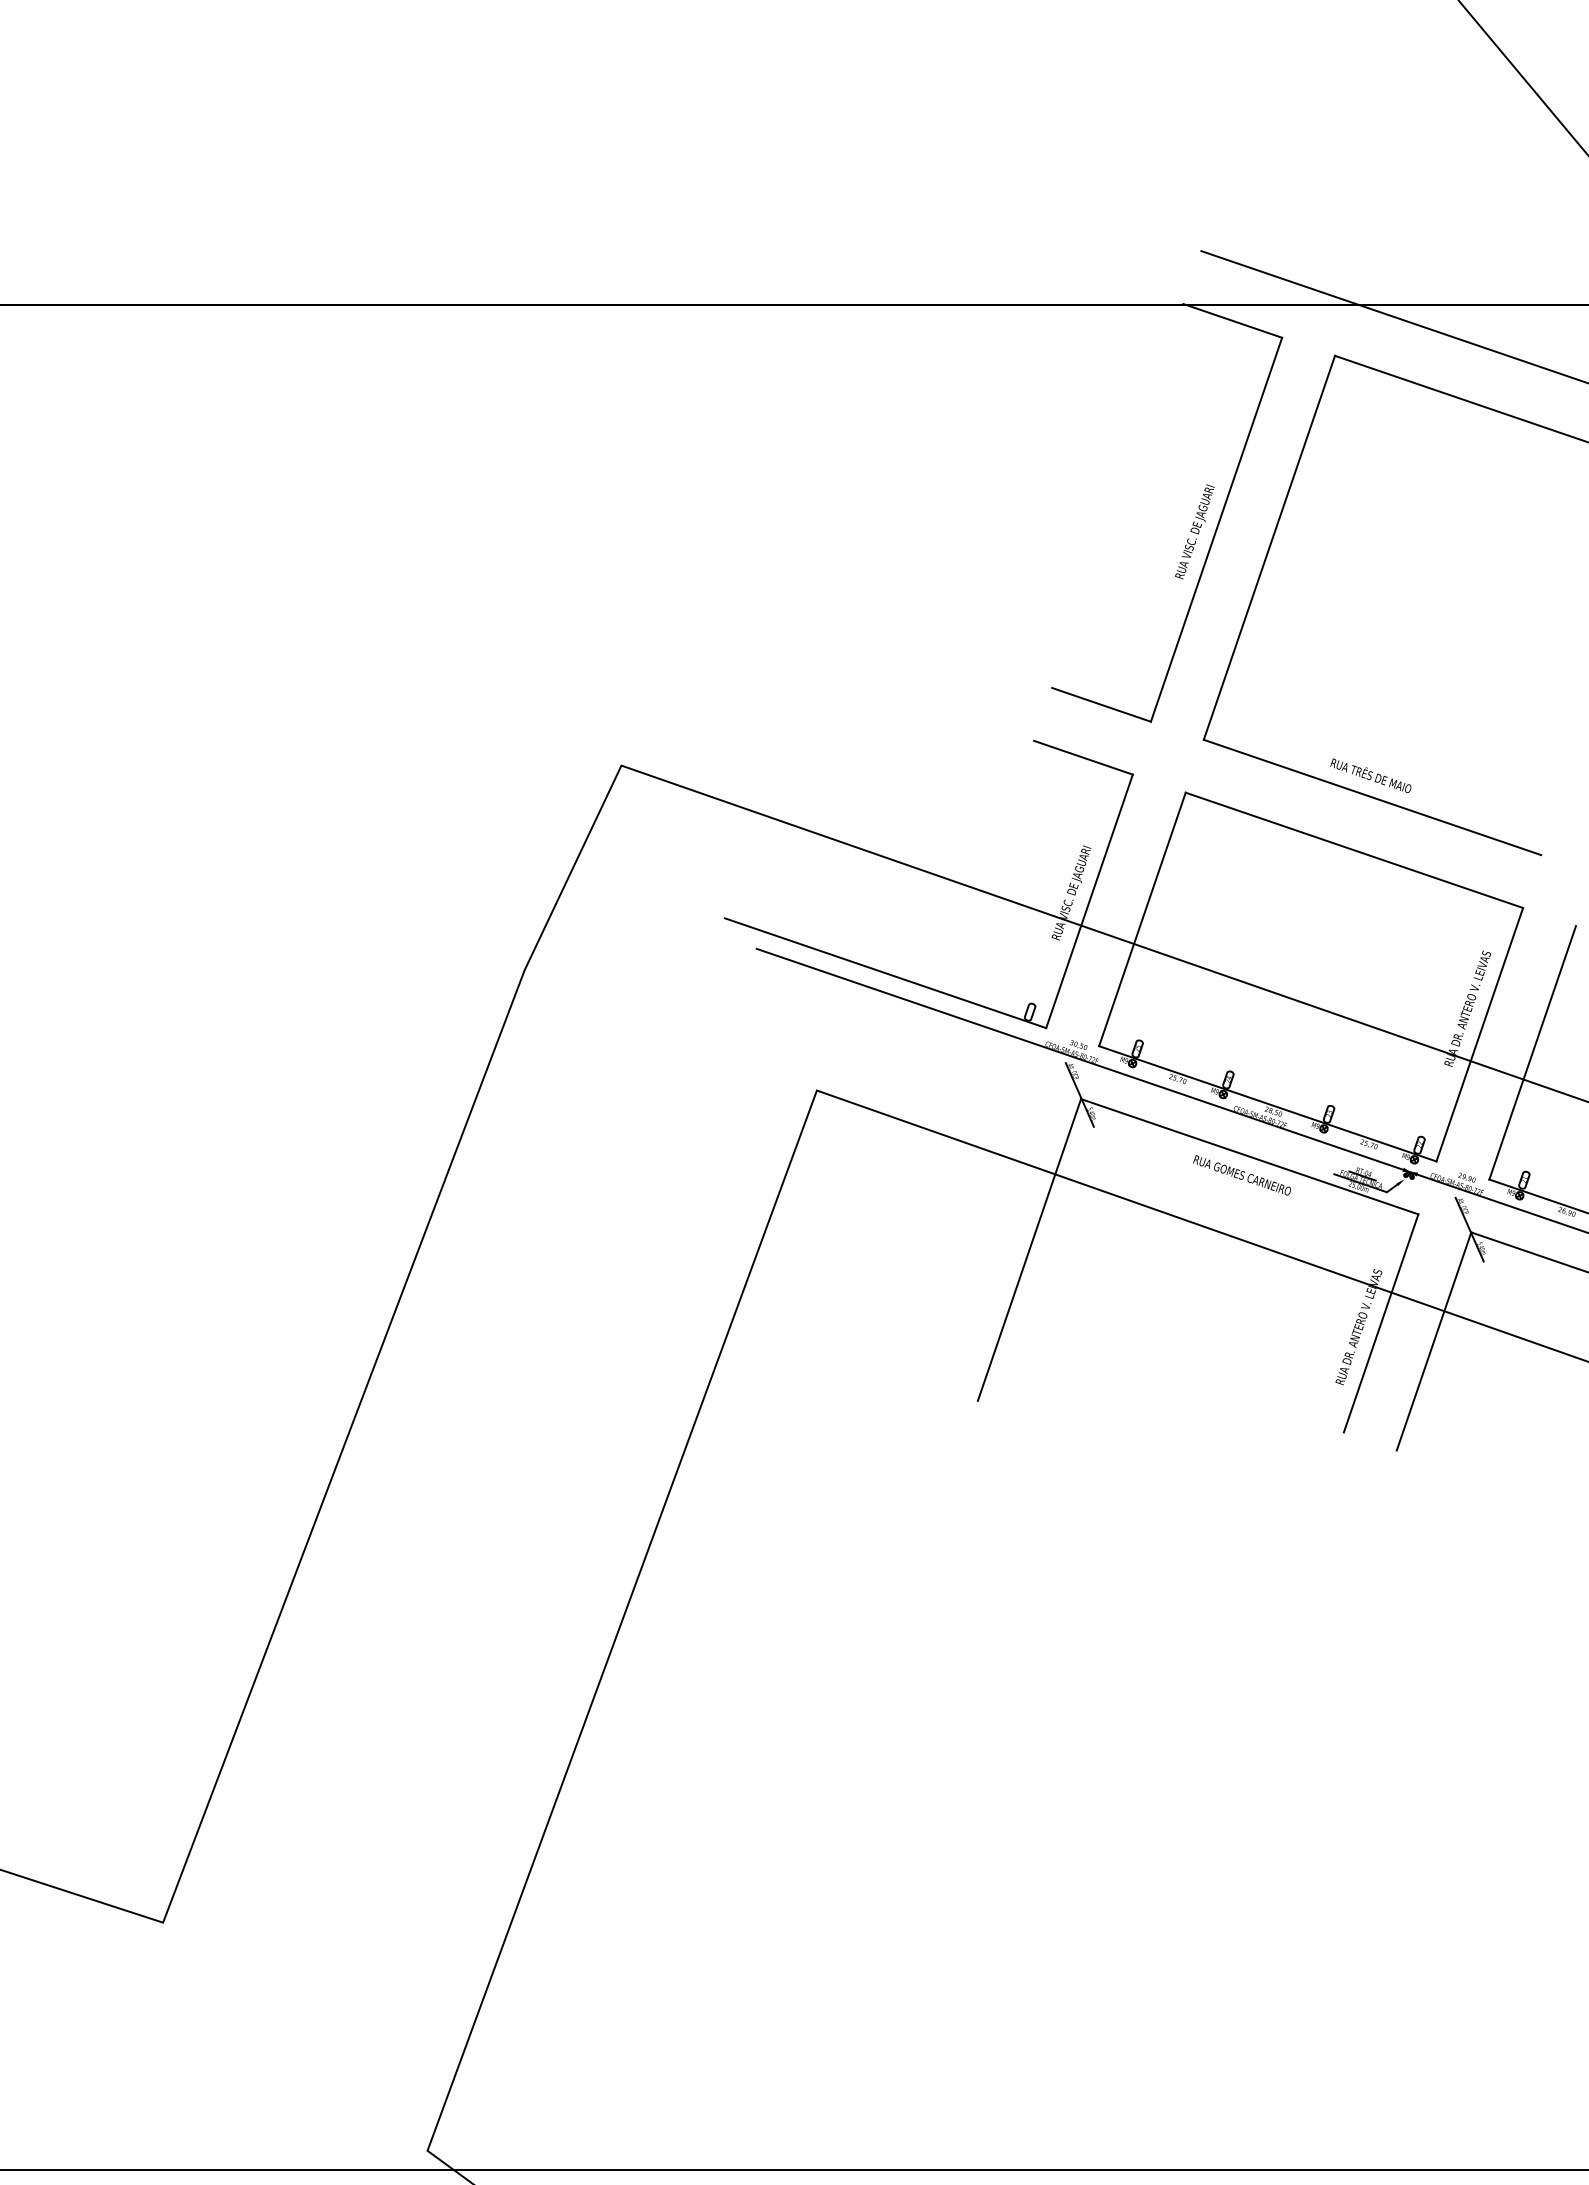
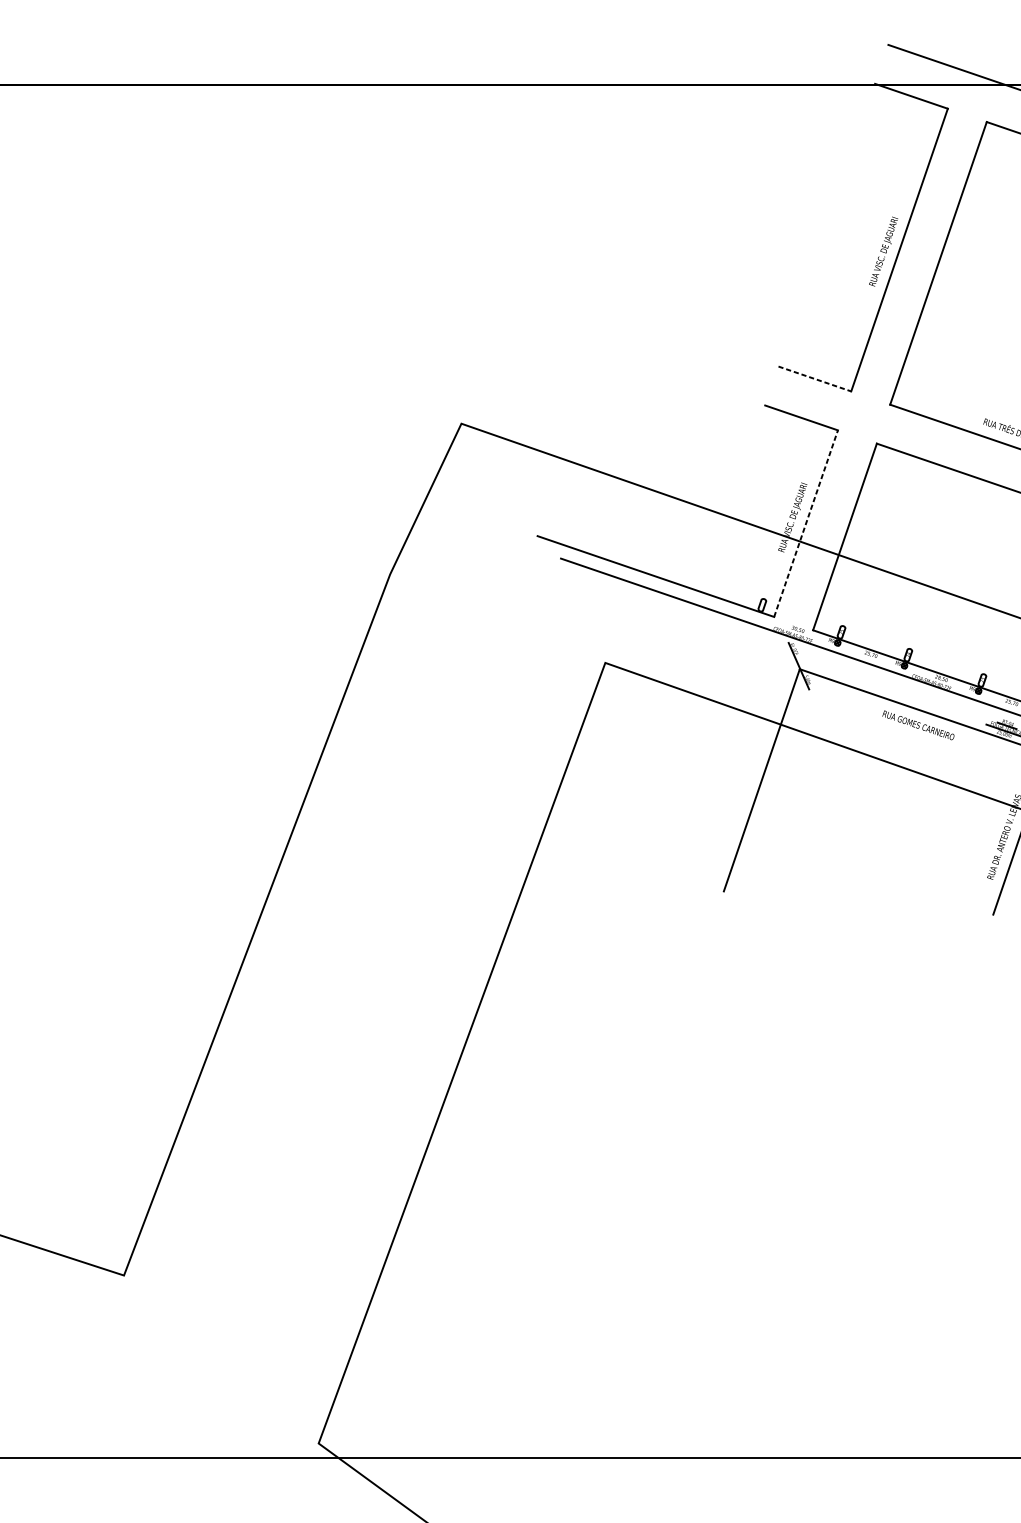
line: (1101, 705) -> (814, 379), solid -> dashed
line: (1089, 901) -> (806, 523), solid -> dashed

